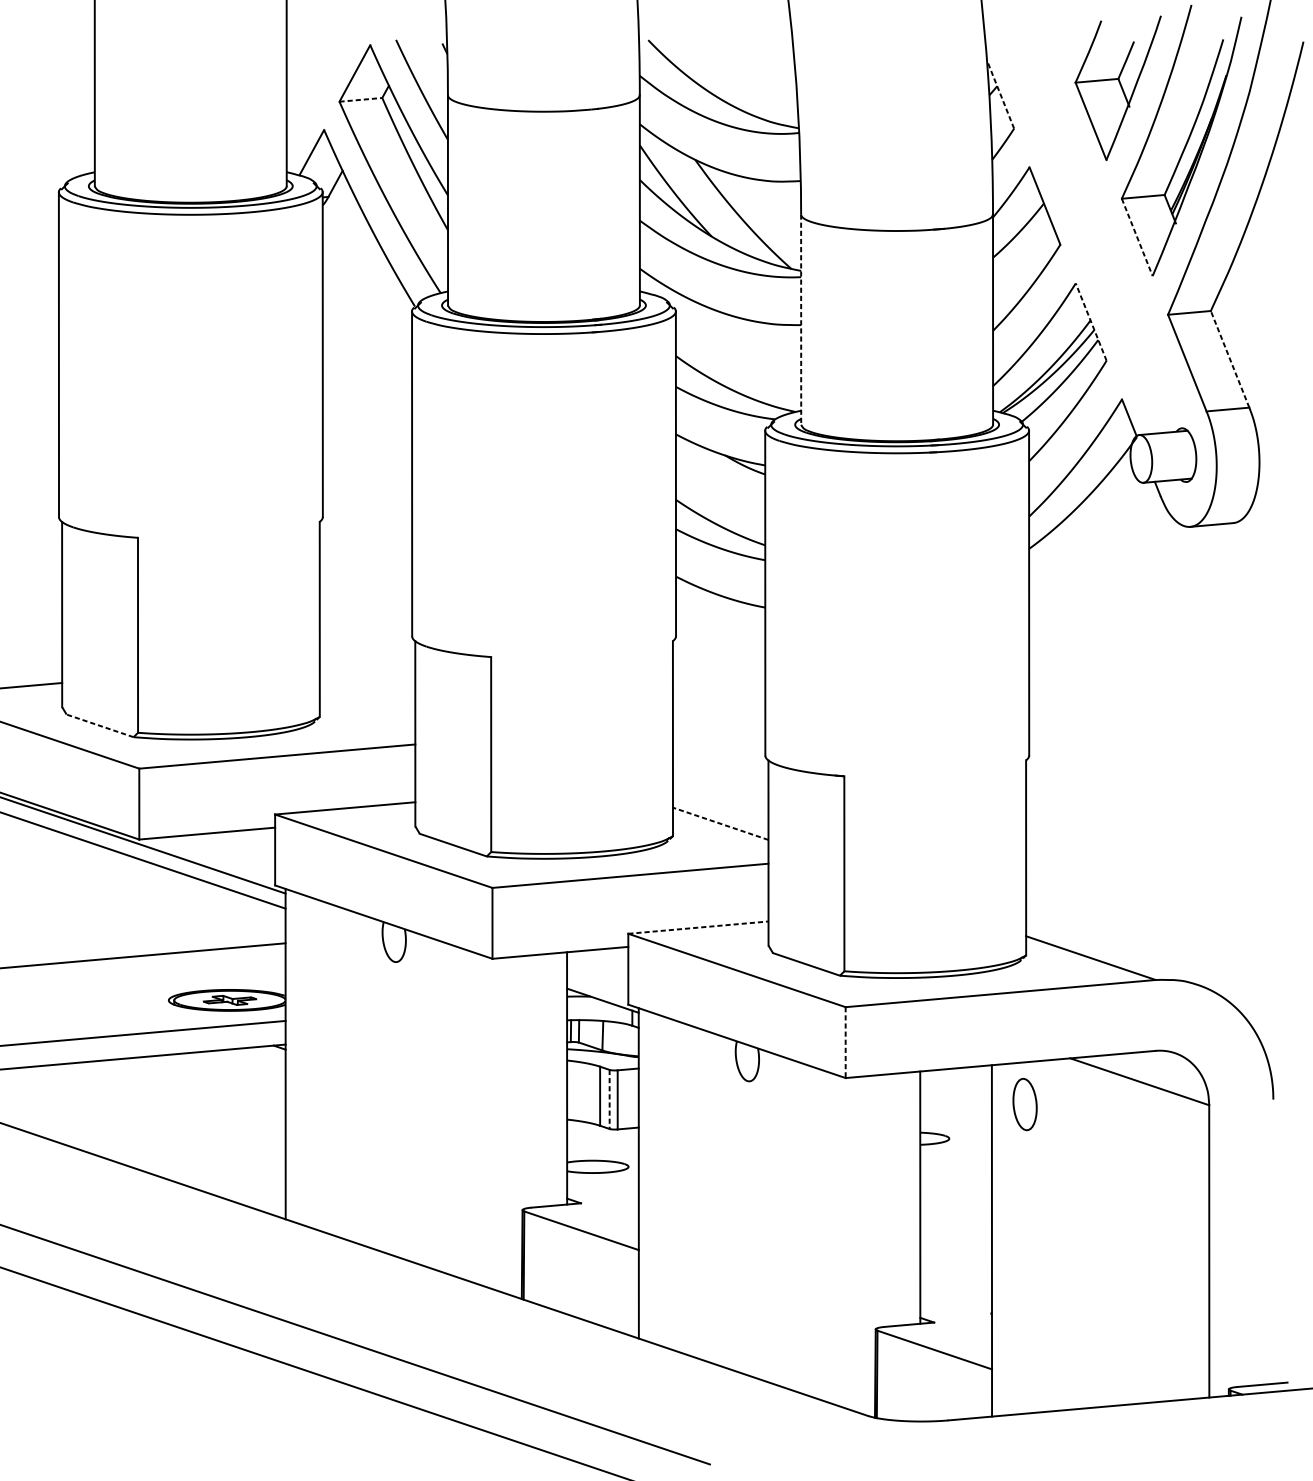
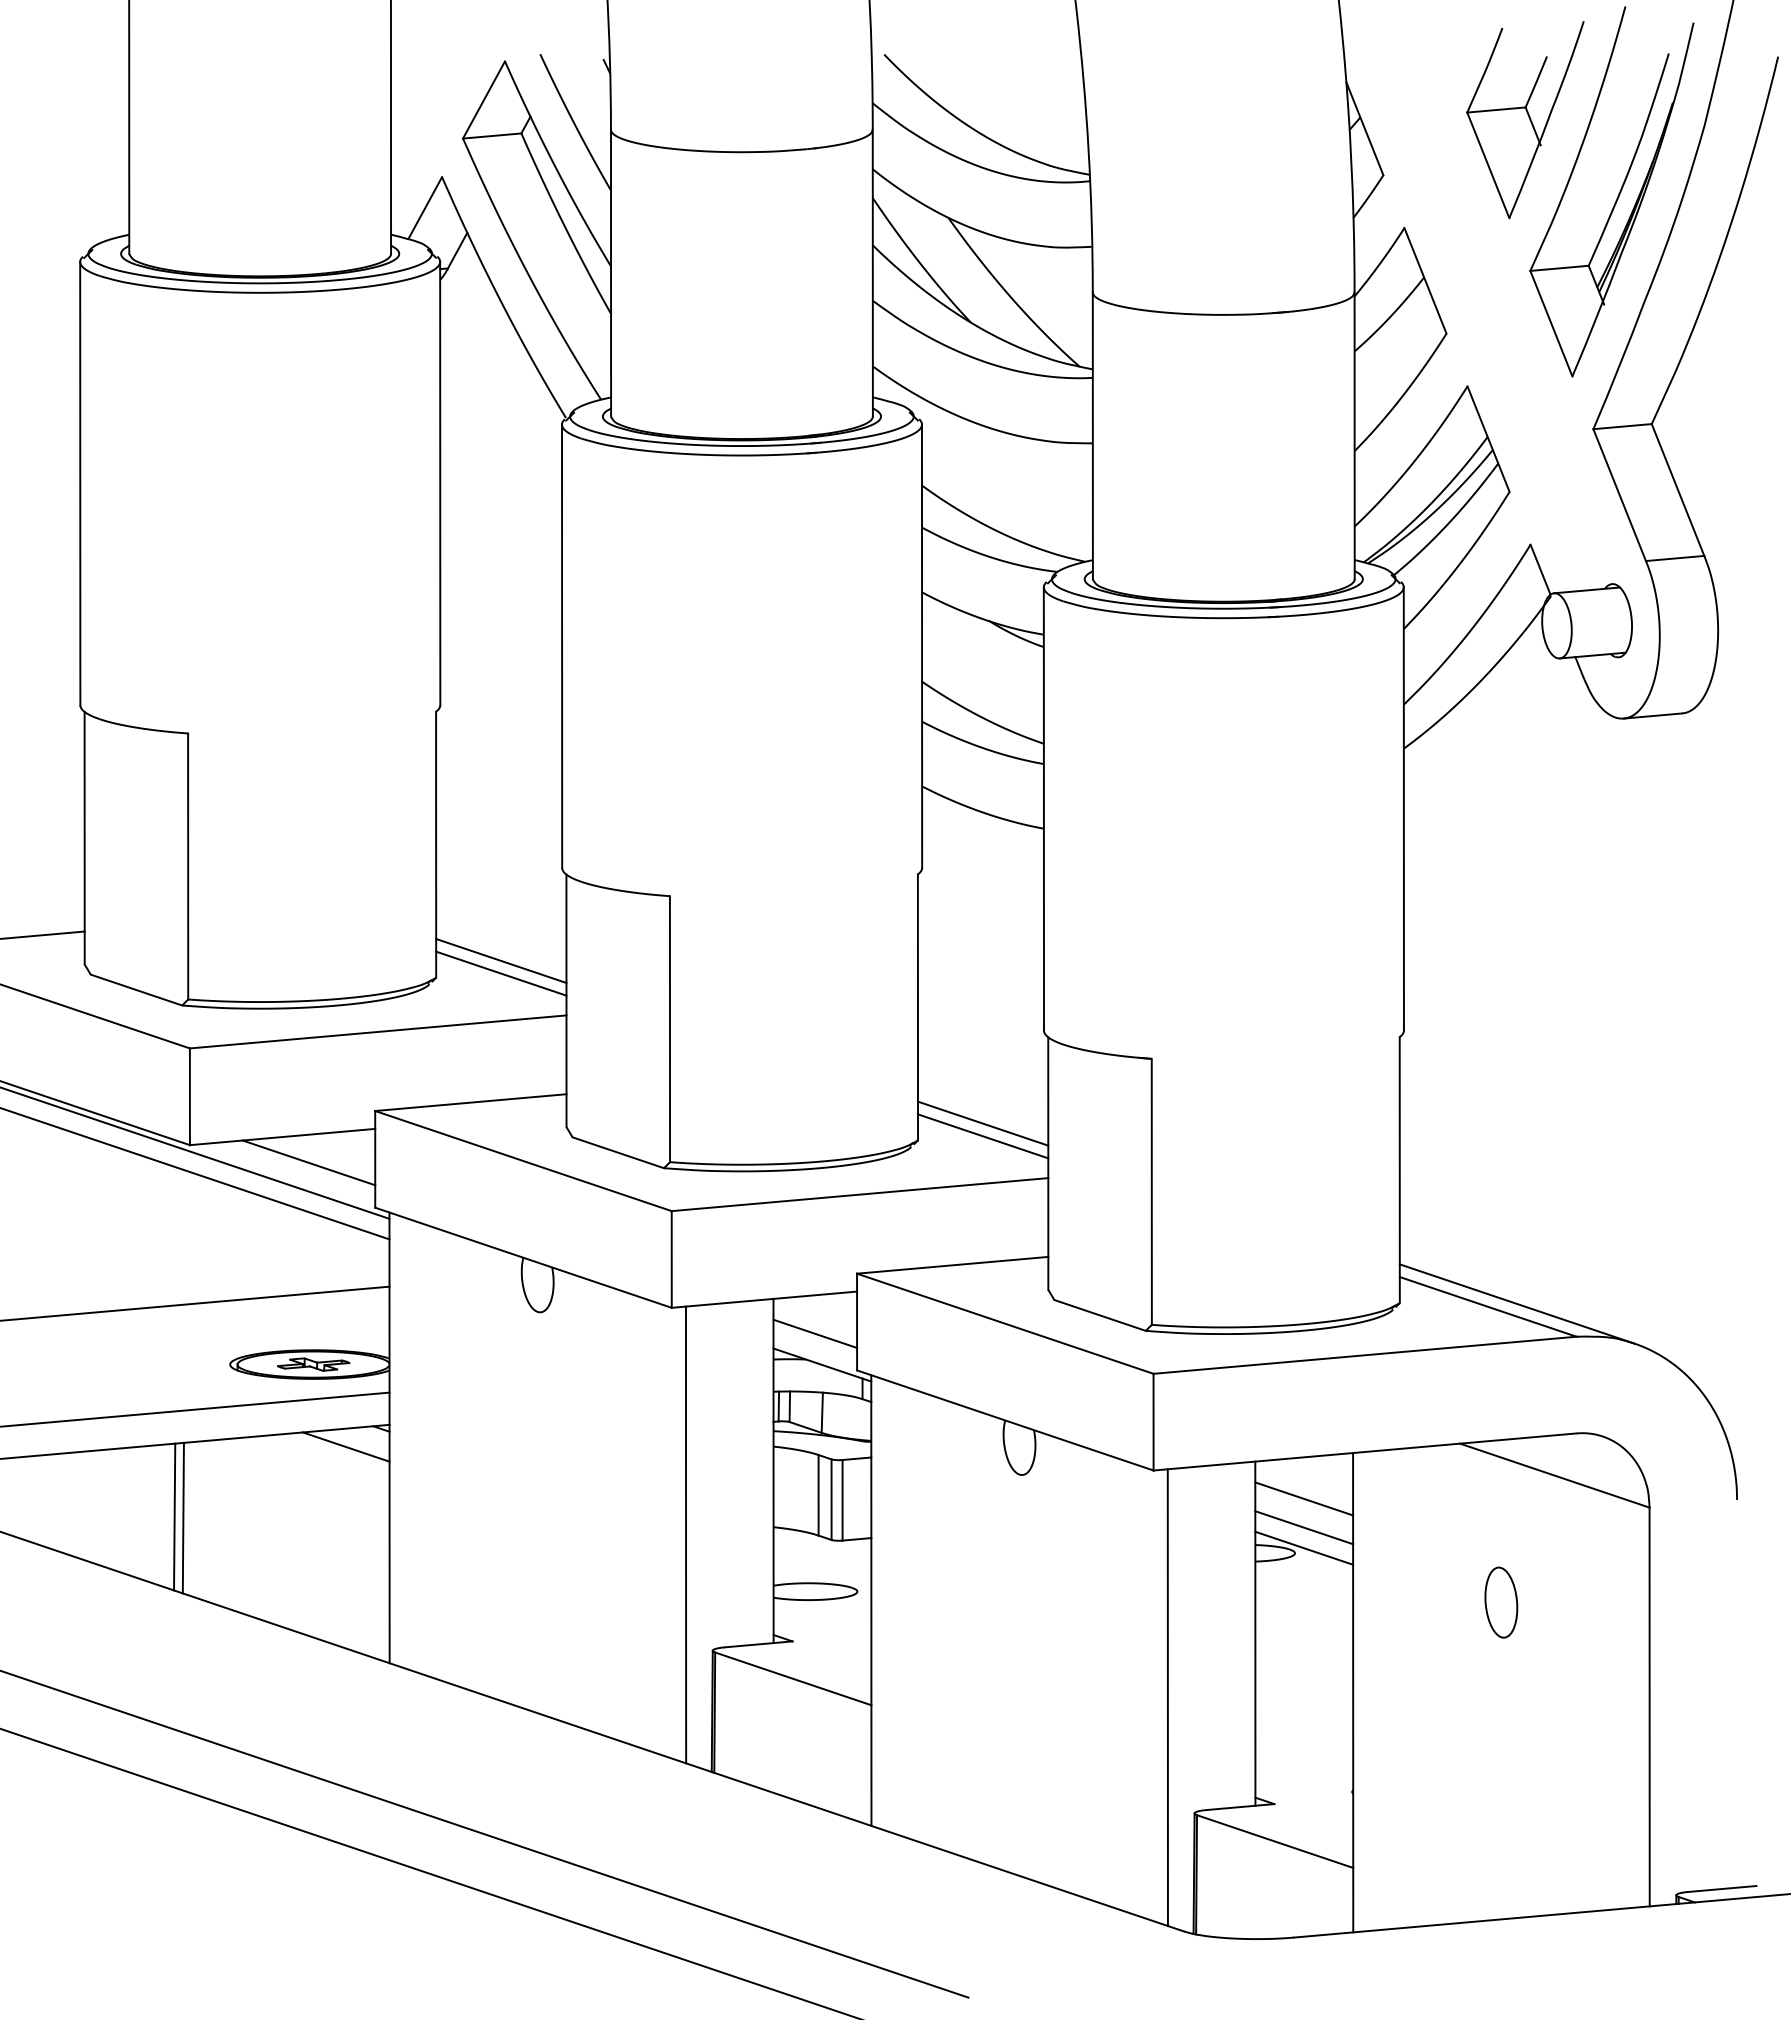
line: (1000, 94) -> (1364, 128), dashed -> solid
line: (361, 99) -> (492, 135), dashed -> solid
line: (1137, 237) -> (1551, 323), dashed -> solid
line: (800, 320) -> (1092, 436), dashed -> solid
line: (1091, 322) -> (1488, 439), dashed -> solid
line: (1230, 359) -> (1678, 490), dashed -> solid
line: (367, 704) -> (501, 960), added
line: (367, 713) -> (501, 973), added
line: (100, 725) -> (136, 989), dashed -> solid
line: (721, 823) -> (983, 1123), dashed -> solid
line: (721, 833) -> (983, 1136), added
line: (226, 852) -> (308, 1162), added
line: (699, 927) -> (953, 1265), dashed -> solid
line: (1111, 955) -> (1516, 1303), added
line: (597, 977) -> (815, 1333), added
line: (845, 1042) -> (1153, 1422), dashed -> solid
line: (253, 1060) -> (345, 1446), added
line: (956, 1098) -> (1304, 1498), added
line: (609, 1100) -> (831, 1500), dashed -> solid
part: (1025, 1104) -> (1501, 1602), moved
line: (128, 1111) -> (174, 1516), added
line: (133, 1112) -> (182, 1517), added
line: (956, 1119) -> (1304, 1527), added
line: (502, 1124) -> (685, 1534), added
line: (956, 1134) -> (1304, 1547), added
line: (855, 1244) -> (1167, 1697), added

